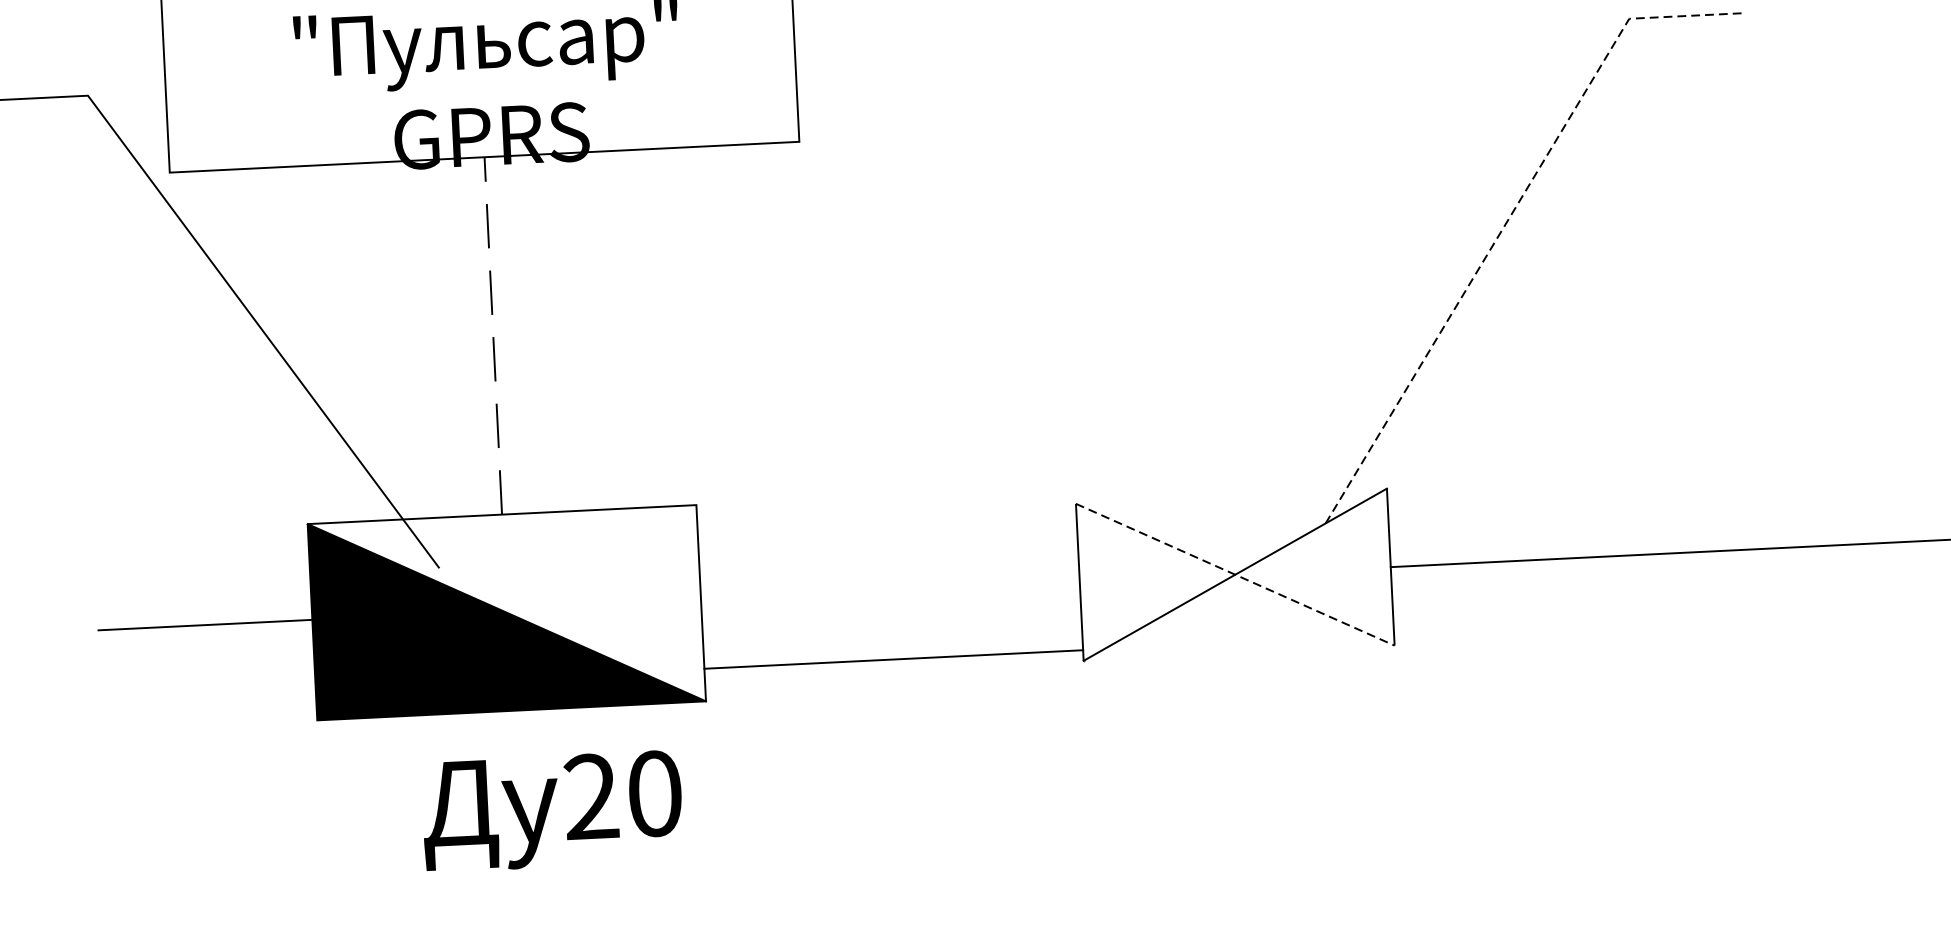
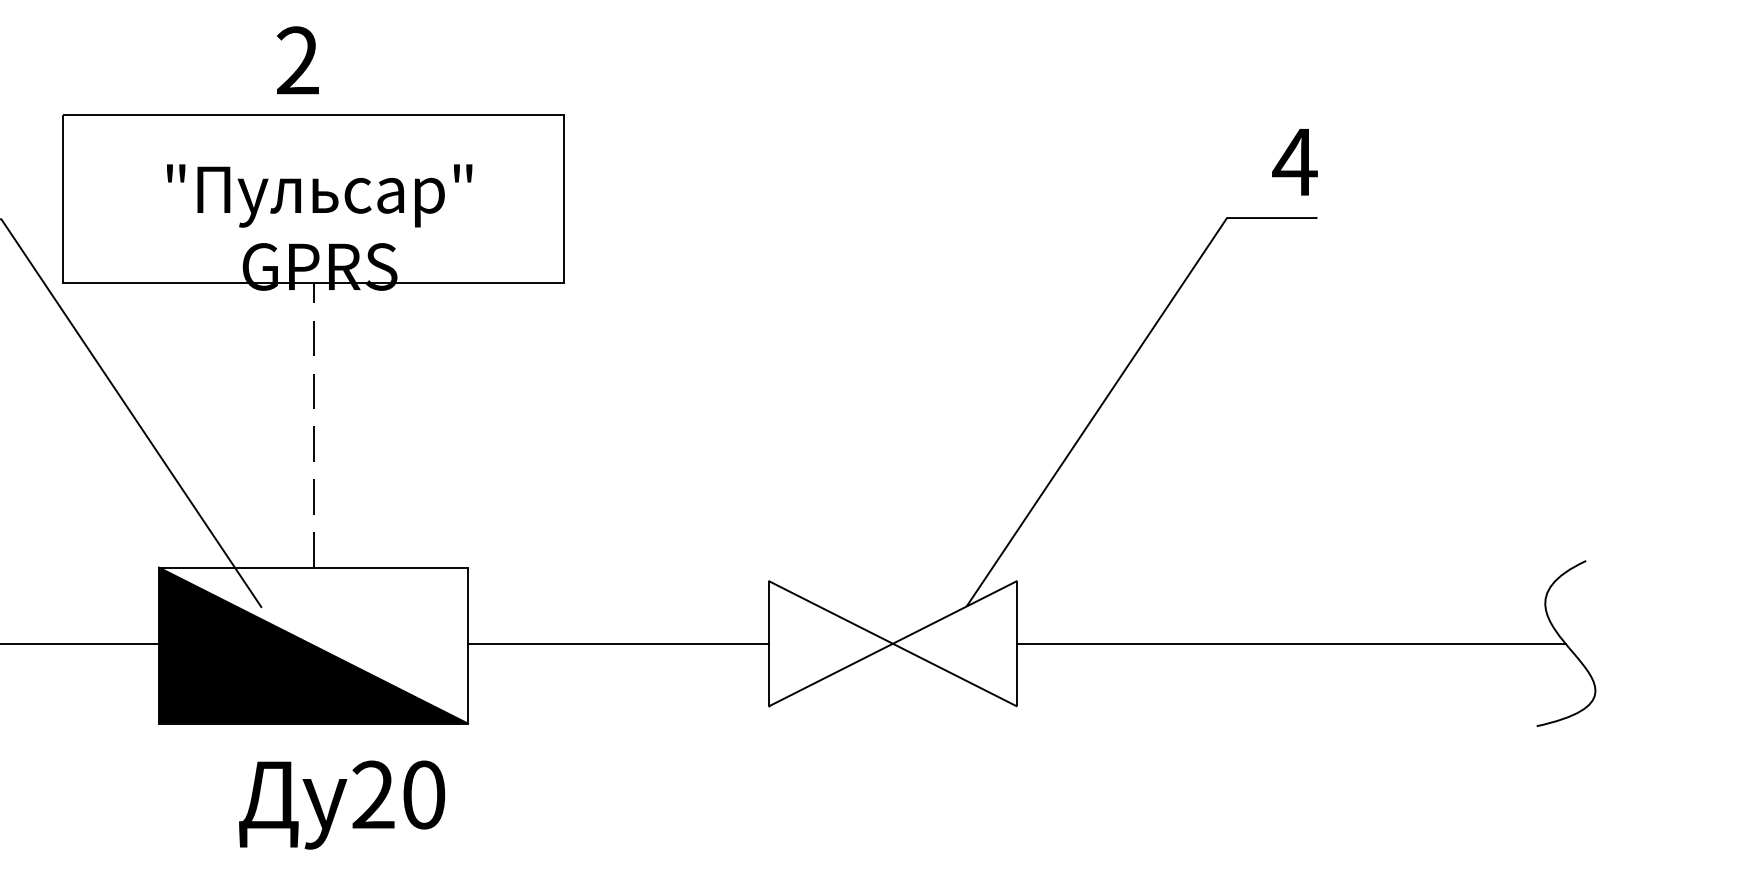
line: (1507, 221) -> (1122, 374), dashed -> solid
line: (1236, 574) -> (893, 643), dashed -> solid
line: (893, 659) -> (618, 643), moved

